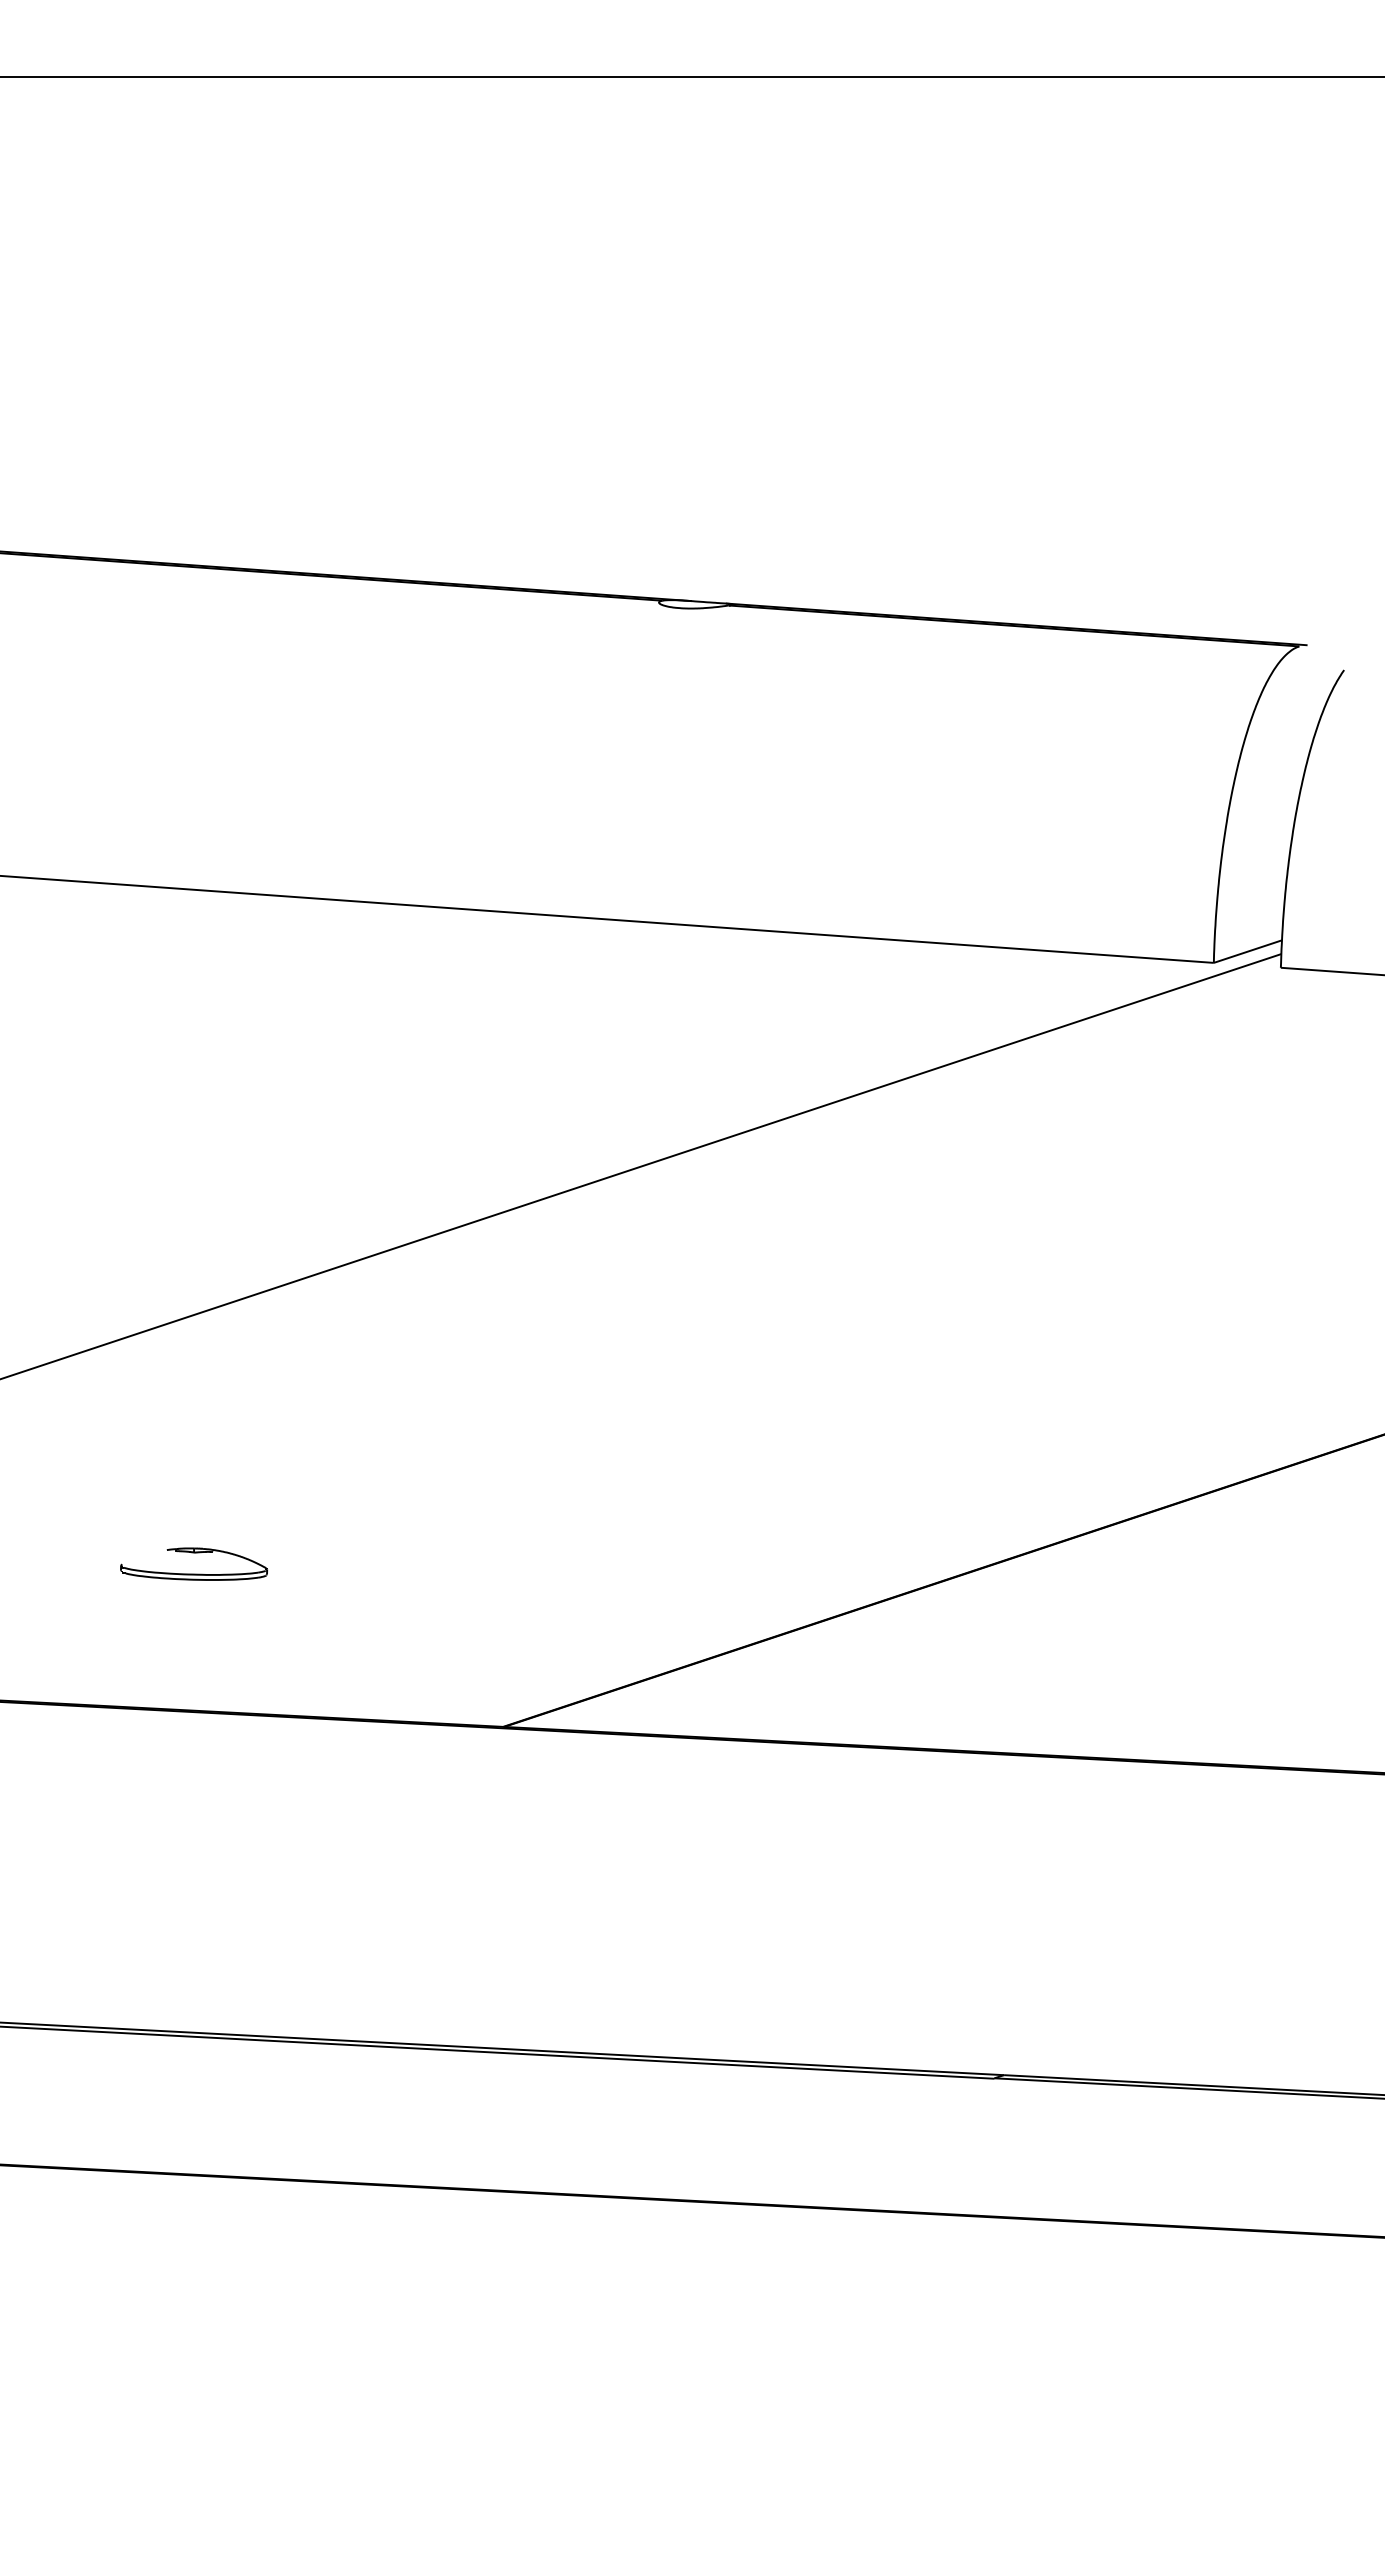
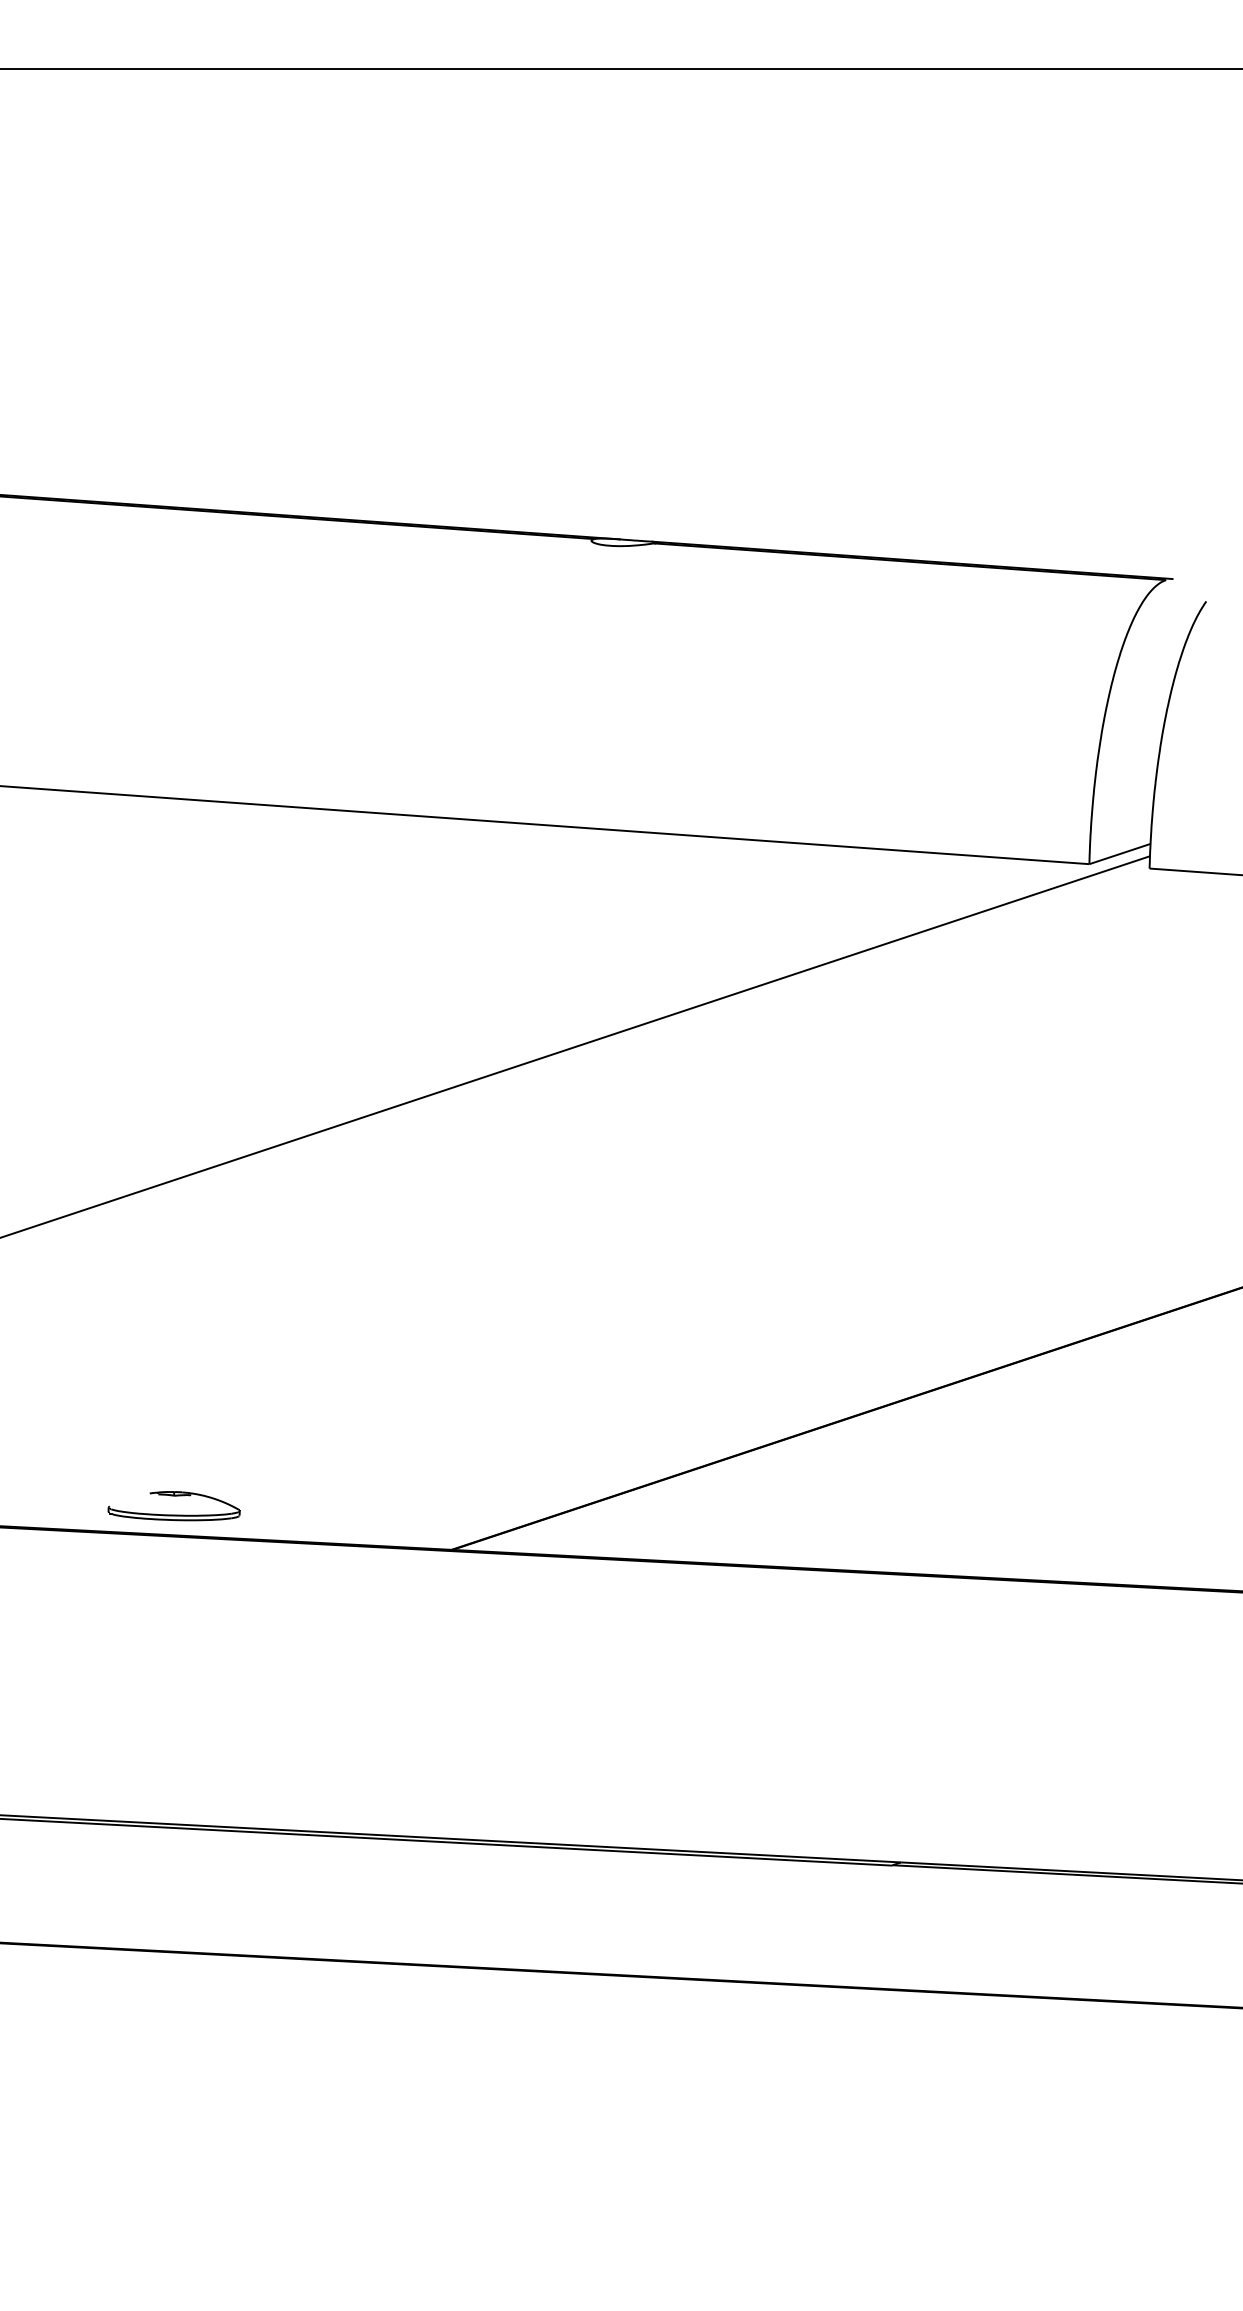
part: (193, 1553) -> (173, 1496), moved

